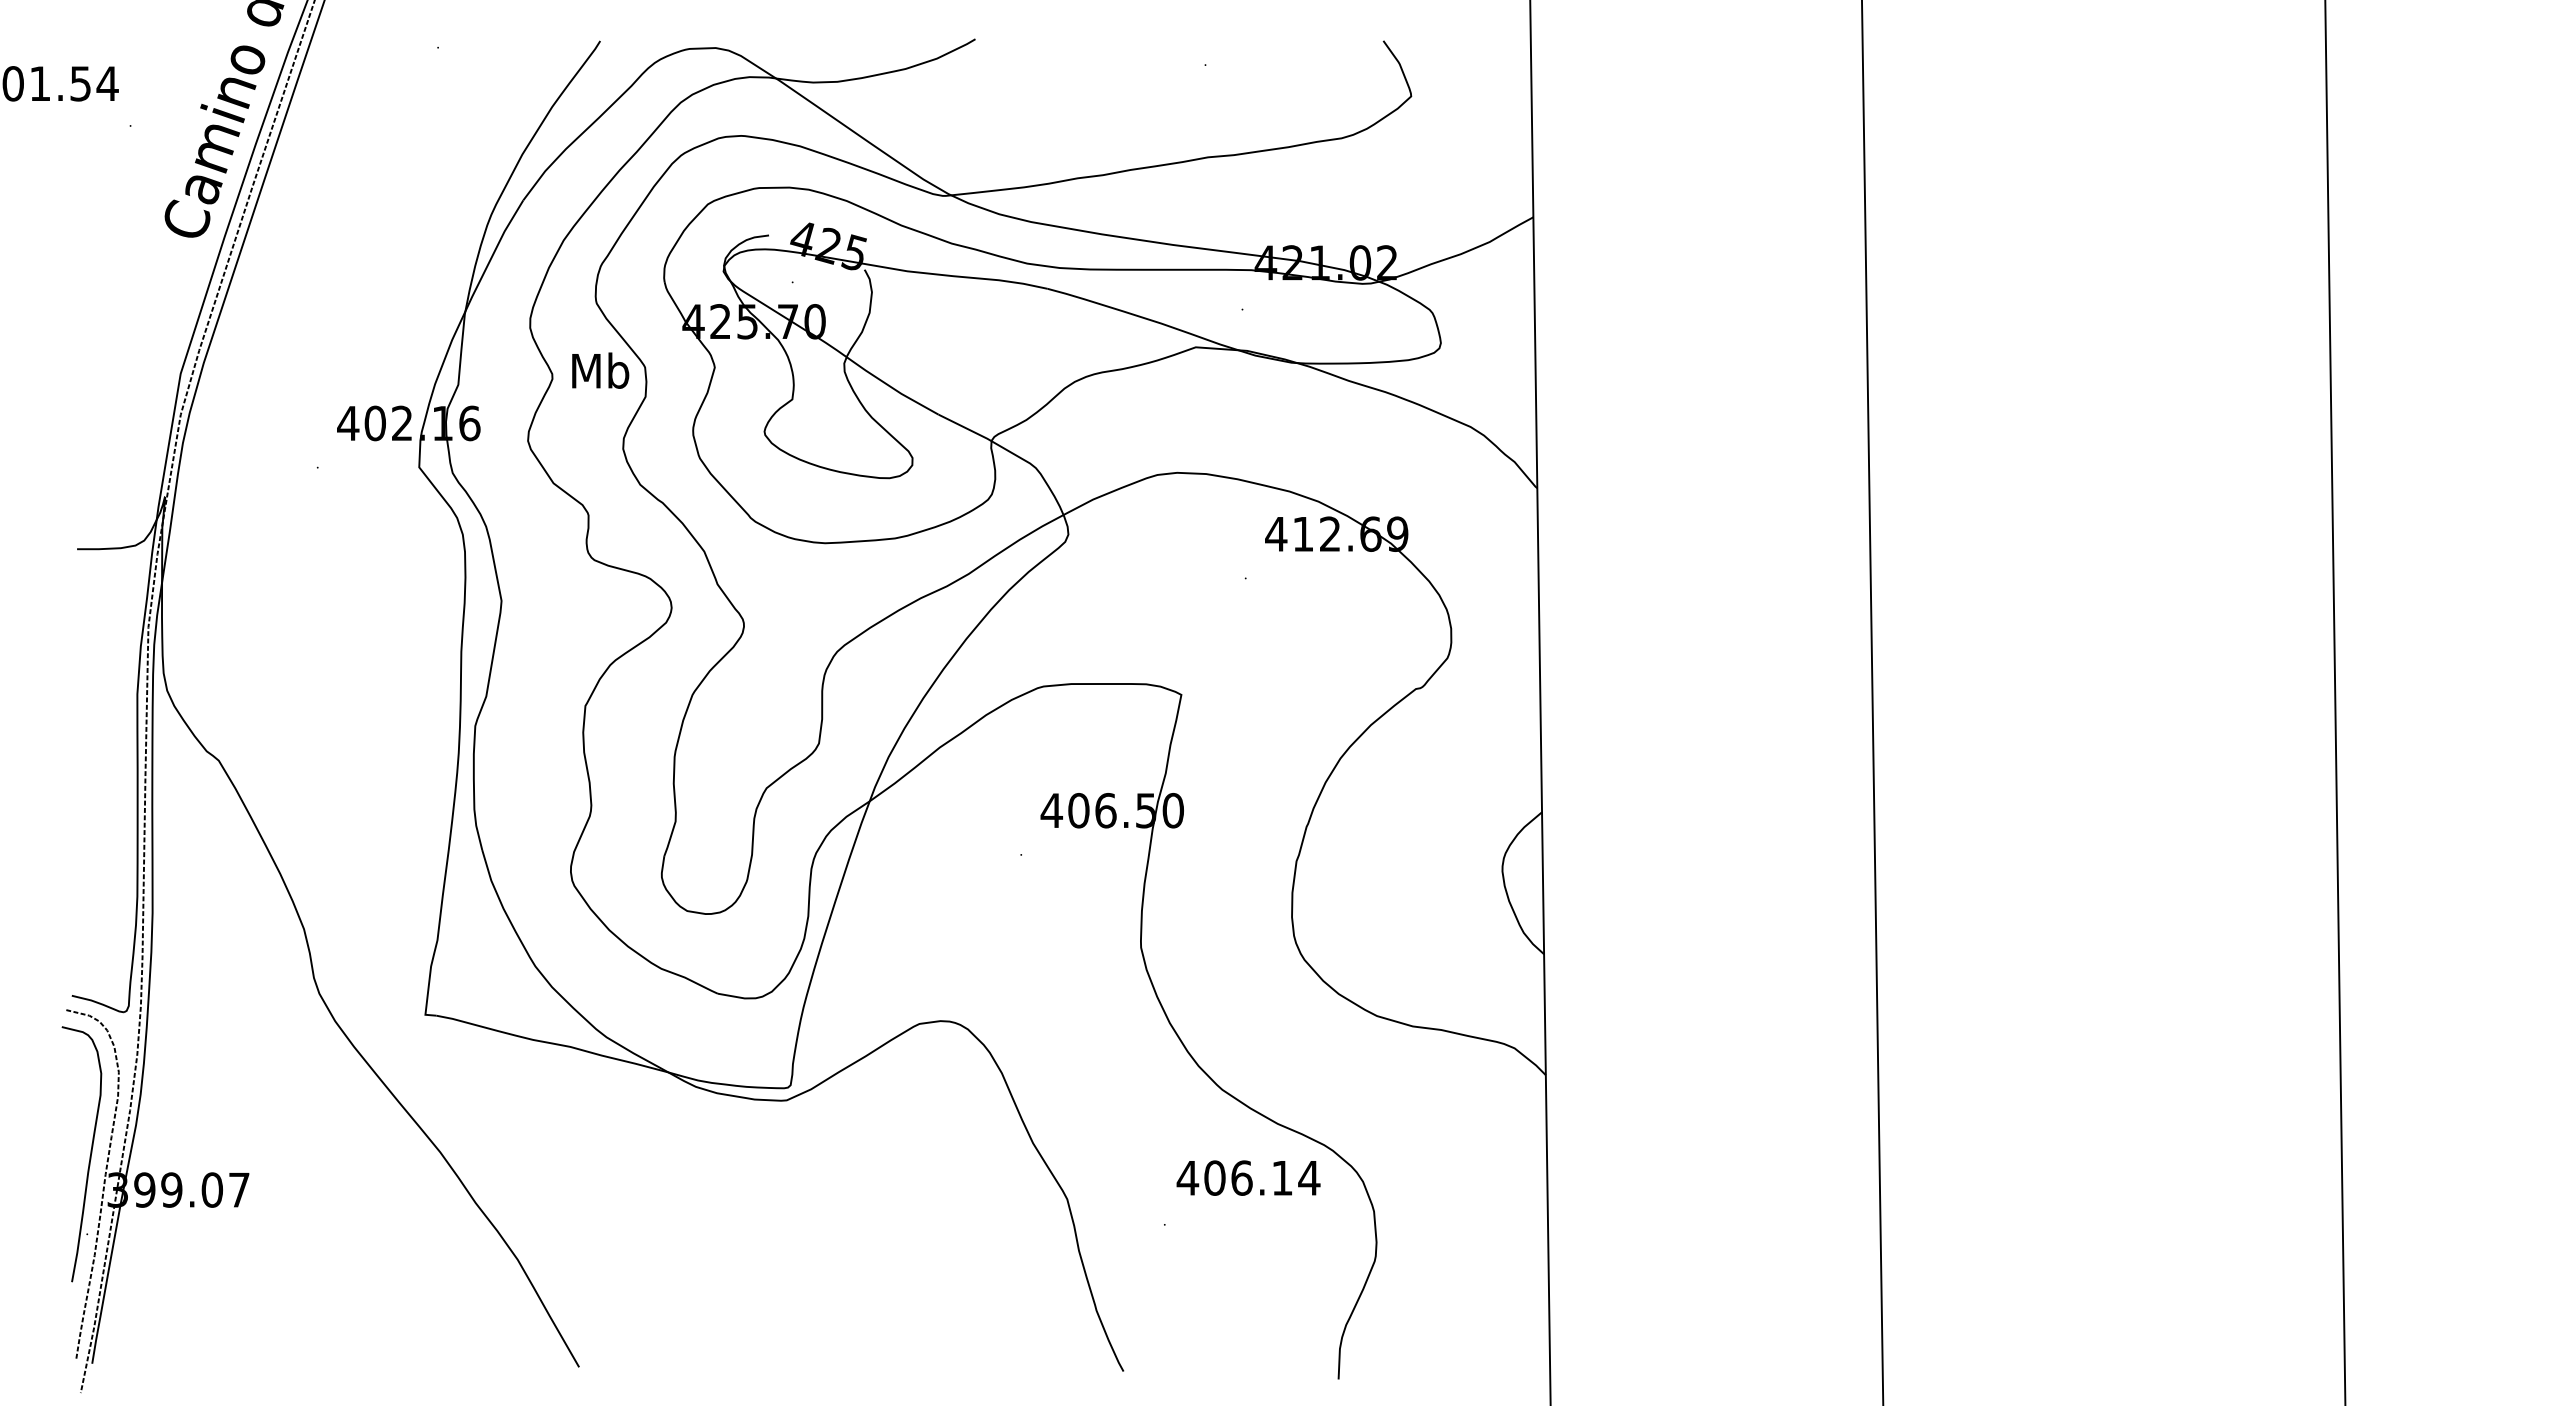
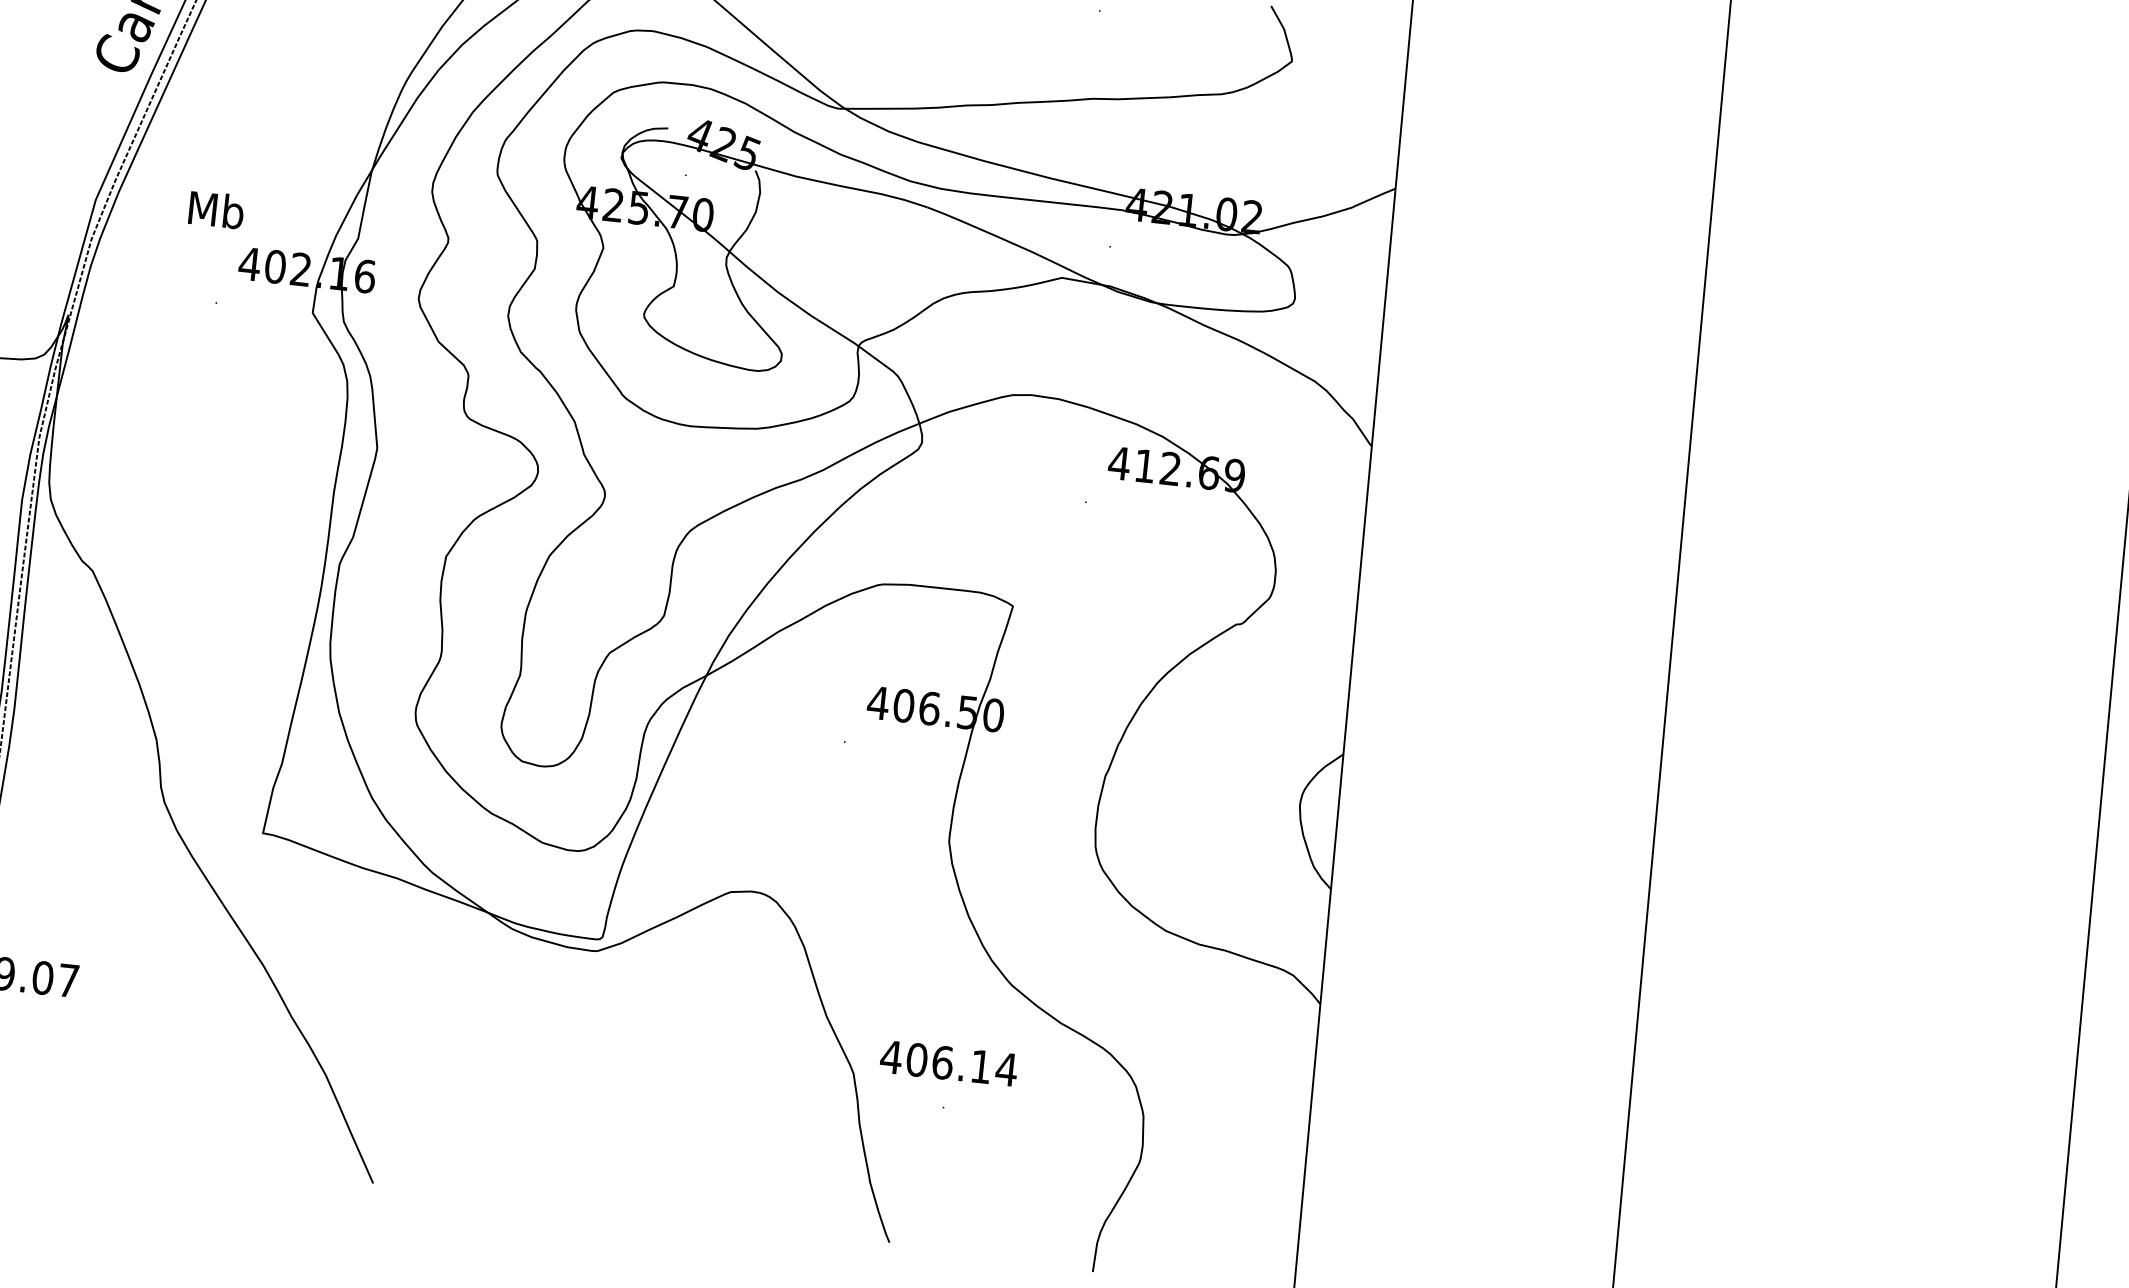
text: (600, 370) -> (216, 209), moved
text: (1248, 1177) -> (949, 1062), moved

